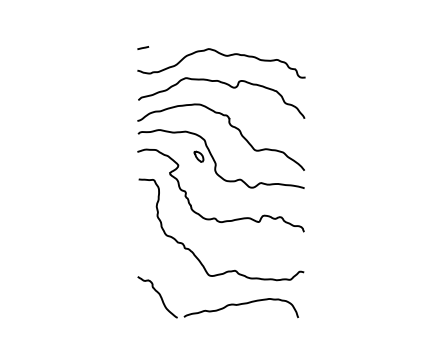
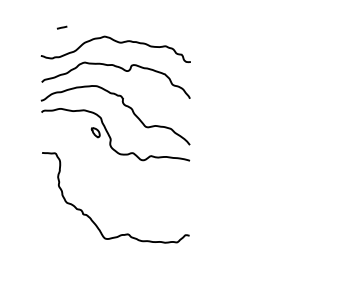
curve: (143, 47) -> (62, 27), moved
curve: (215, 217) -> (110, 186), removed
part: (221, 307) -> (115, 267), removed

